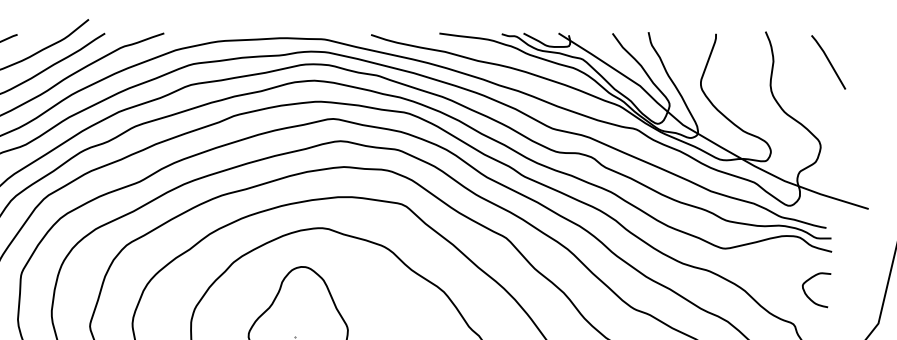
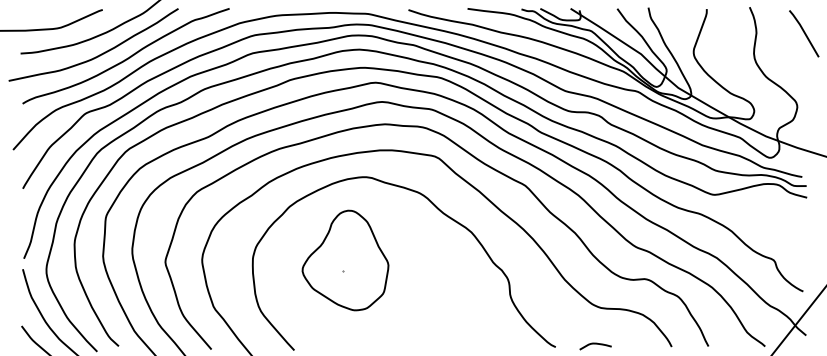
curve: (809, 296) -> (787, 236), removed

